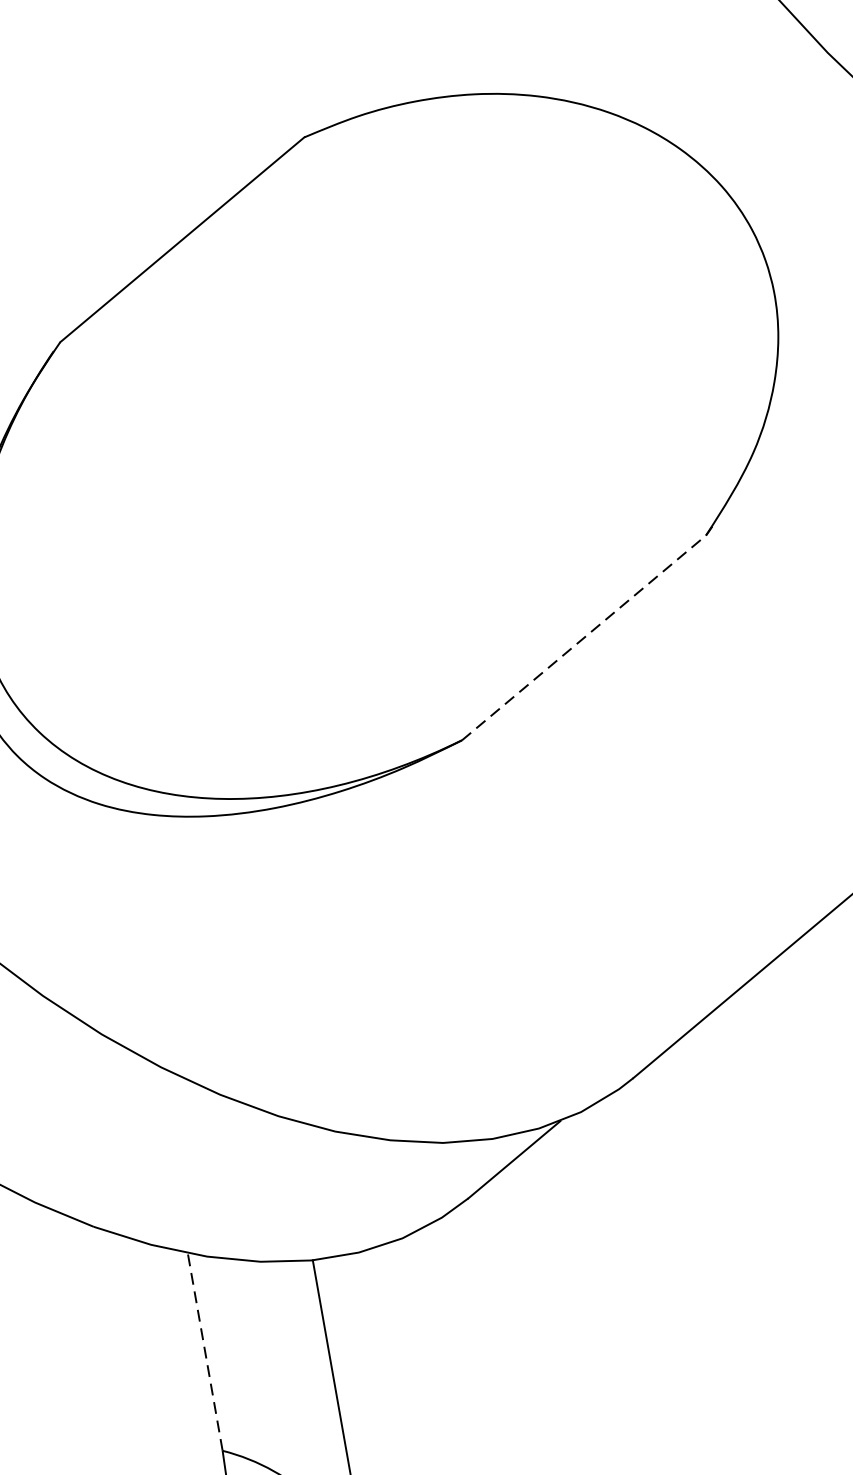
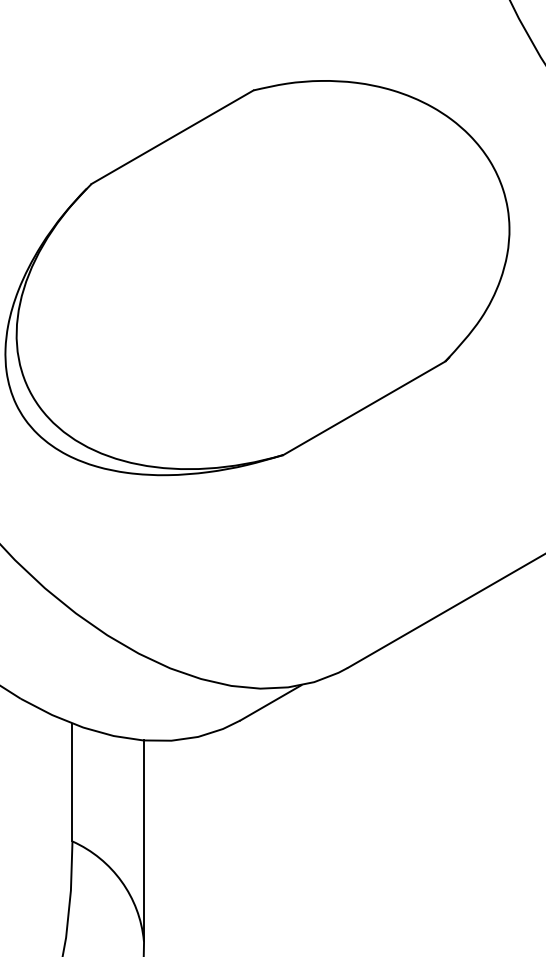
line: (584, 638) -> (364, 408), dashed -> solid
line: (205, 1351) -> (72, 782), dashed -> solid

